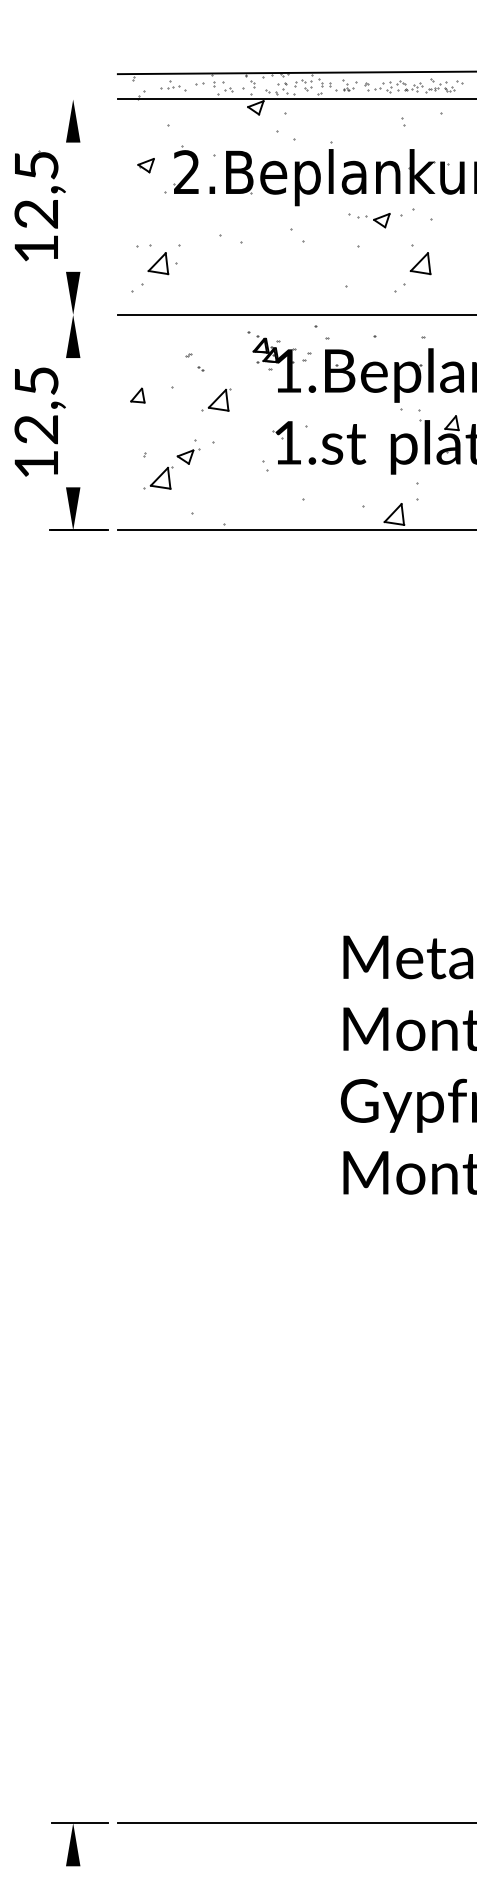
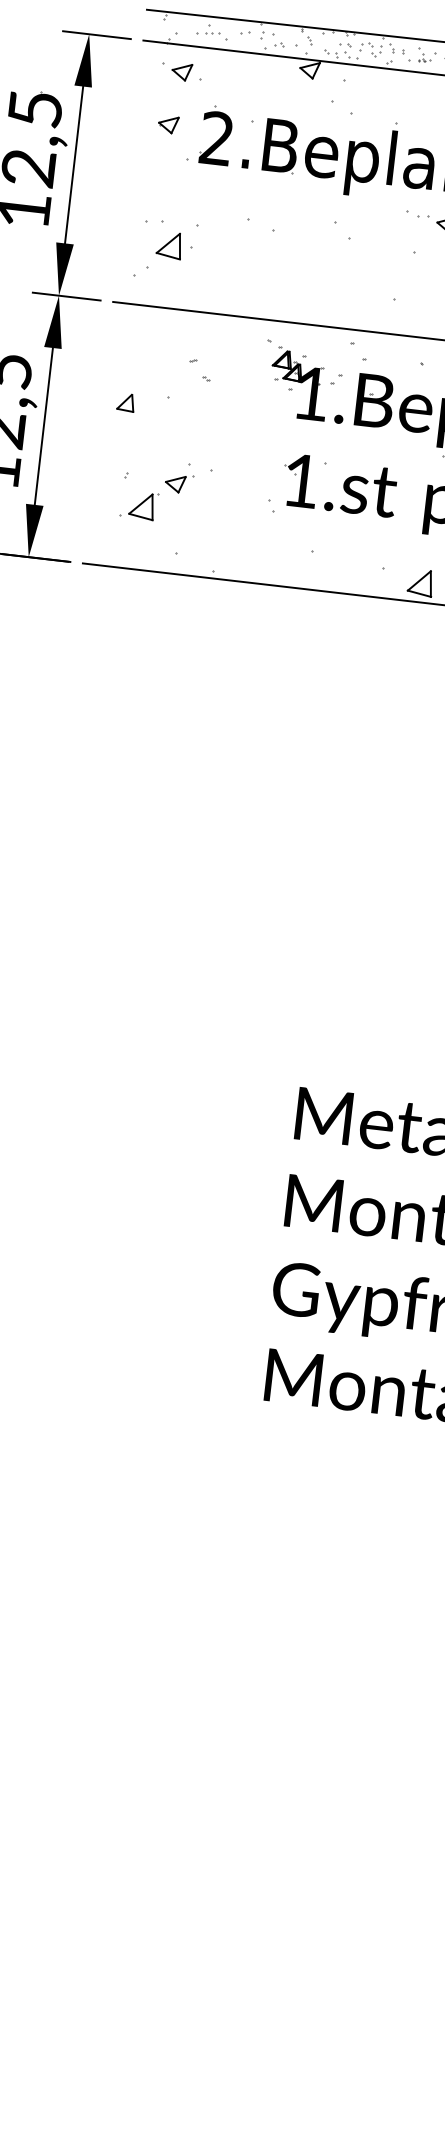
line: (79, 99) -> (96, 35), added
part: (147, 121) -> (176, 71), added
line: (73, 206) -> (74, 164), added
line: (79, 314) -> (66, 296), added
part: (216, 399) -> (220, 418), removed
line: (73, 422) -> (44, 426), added

